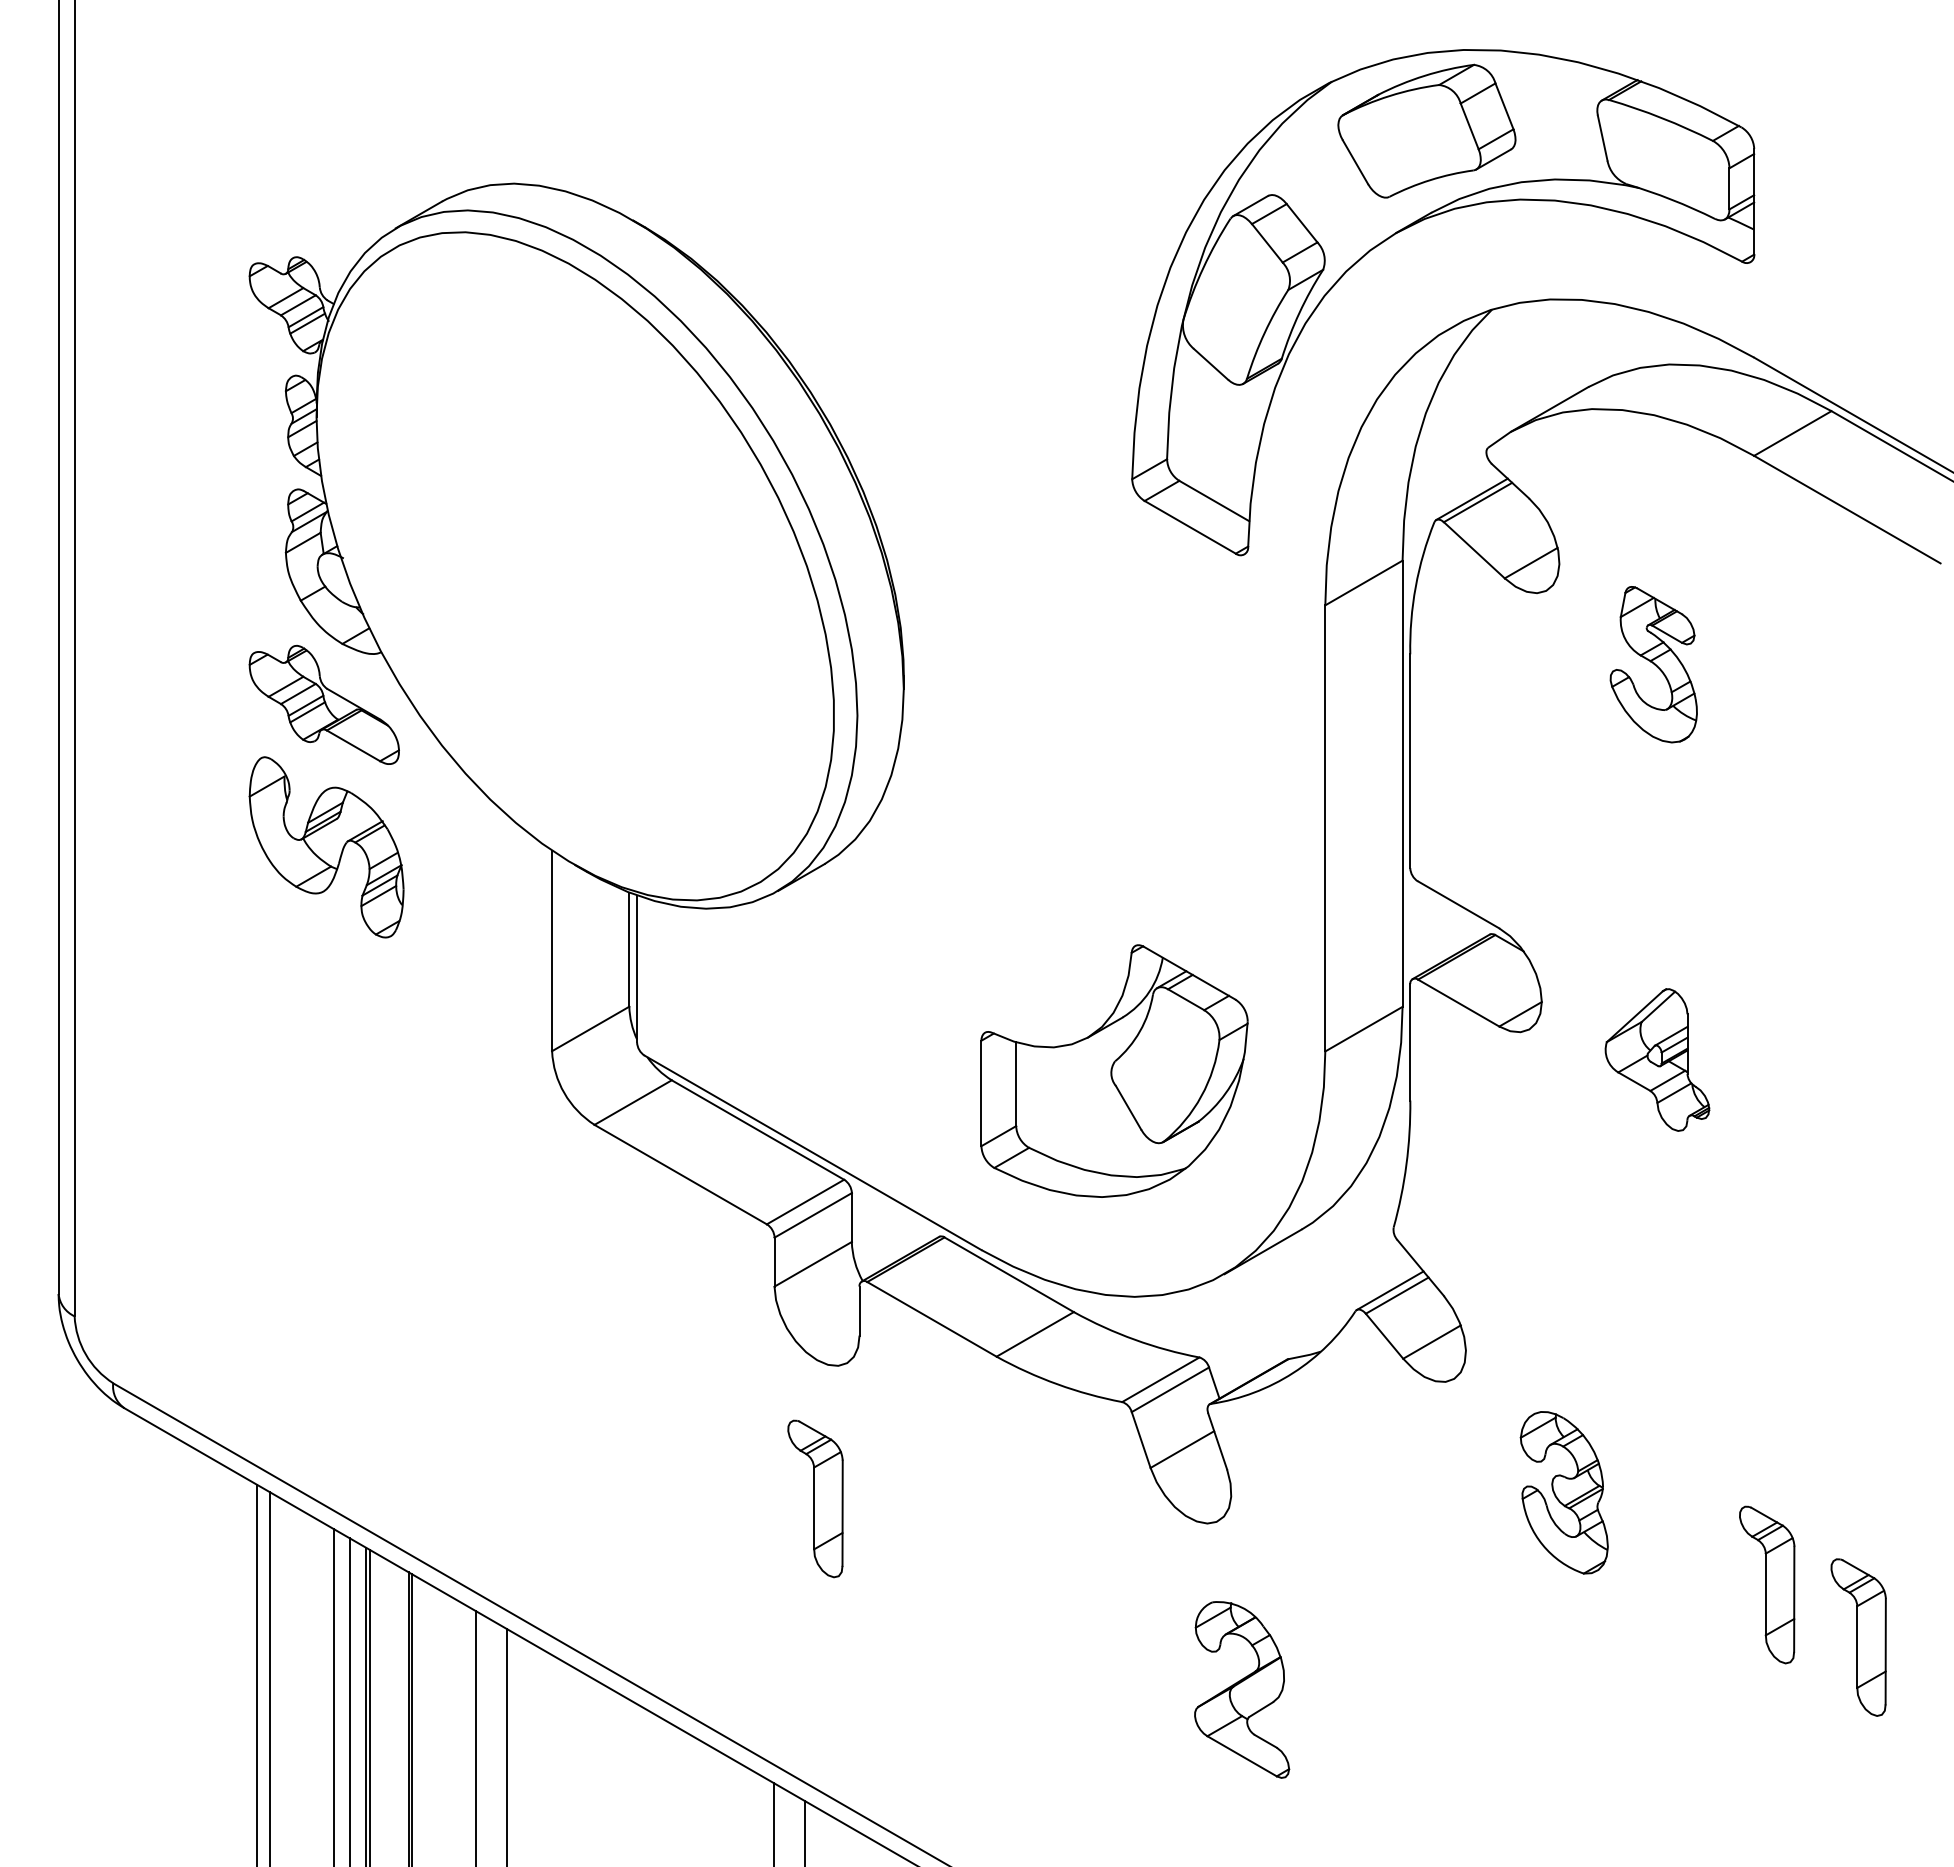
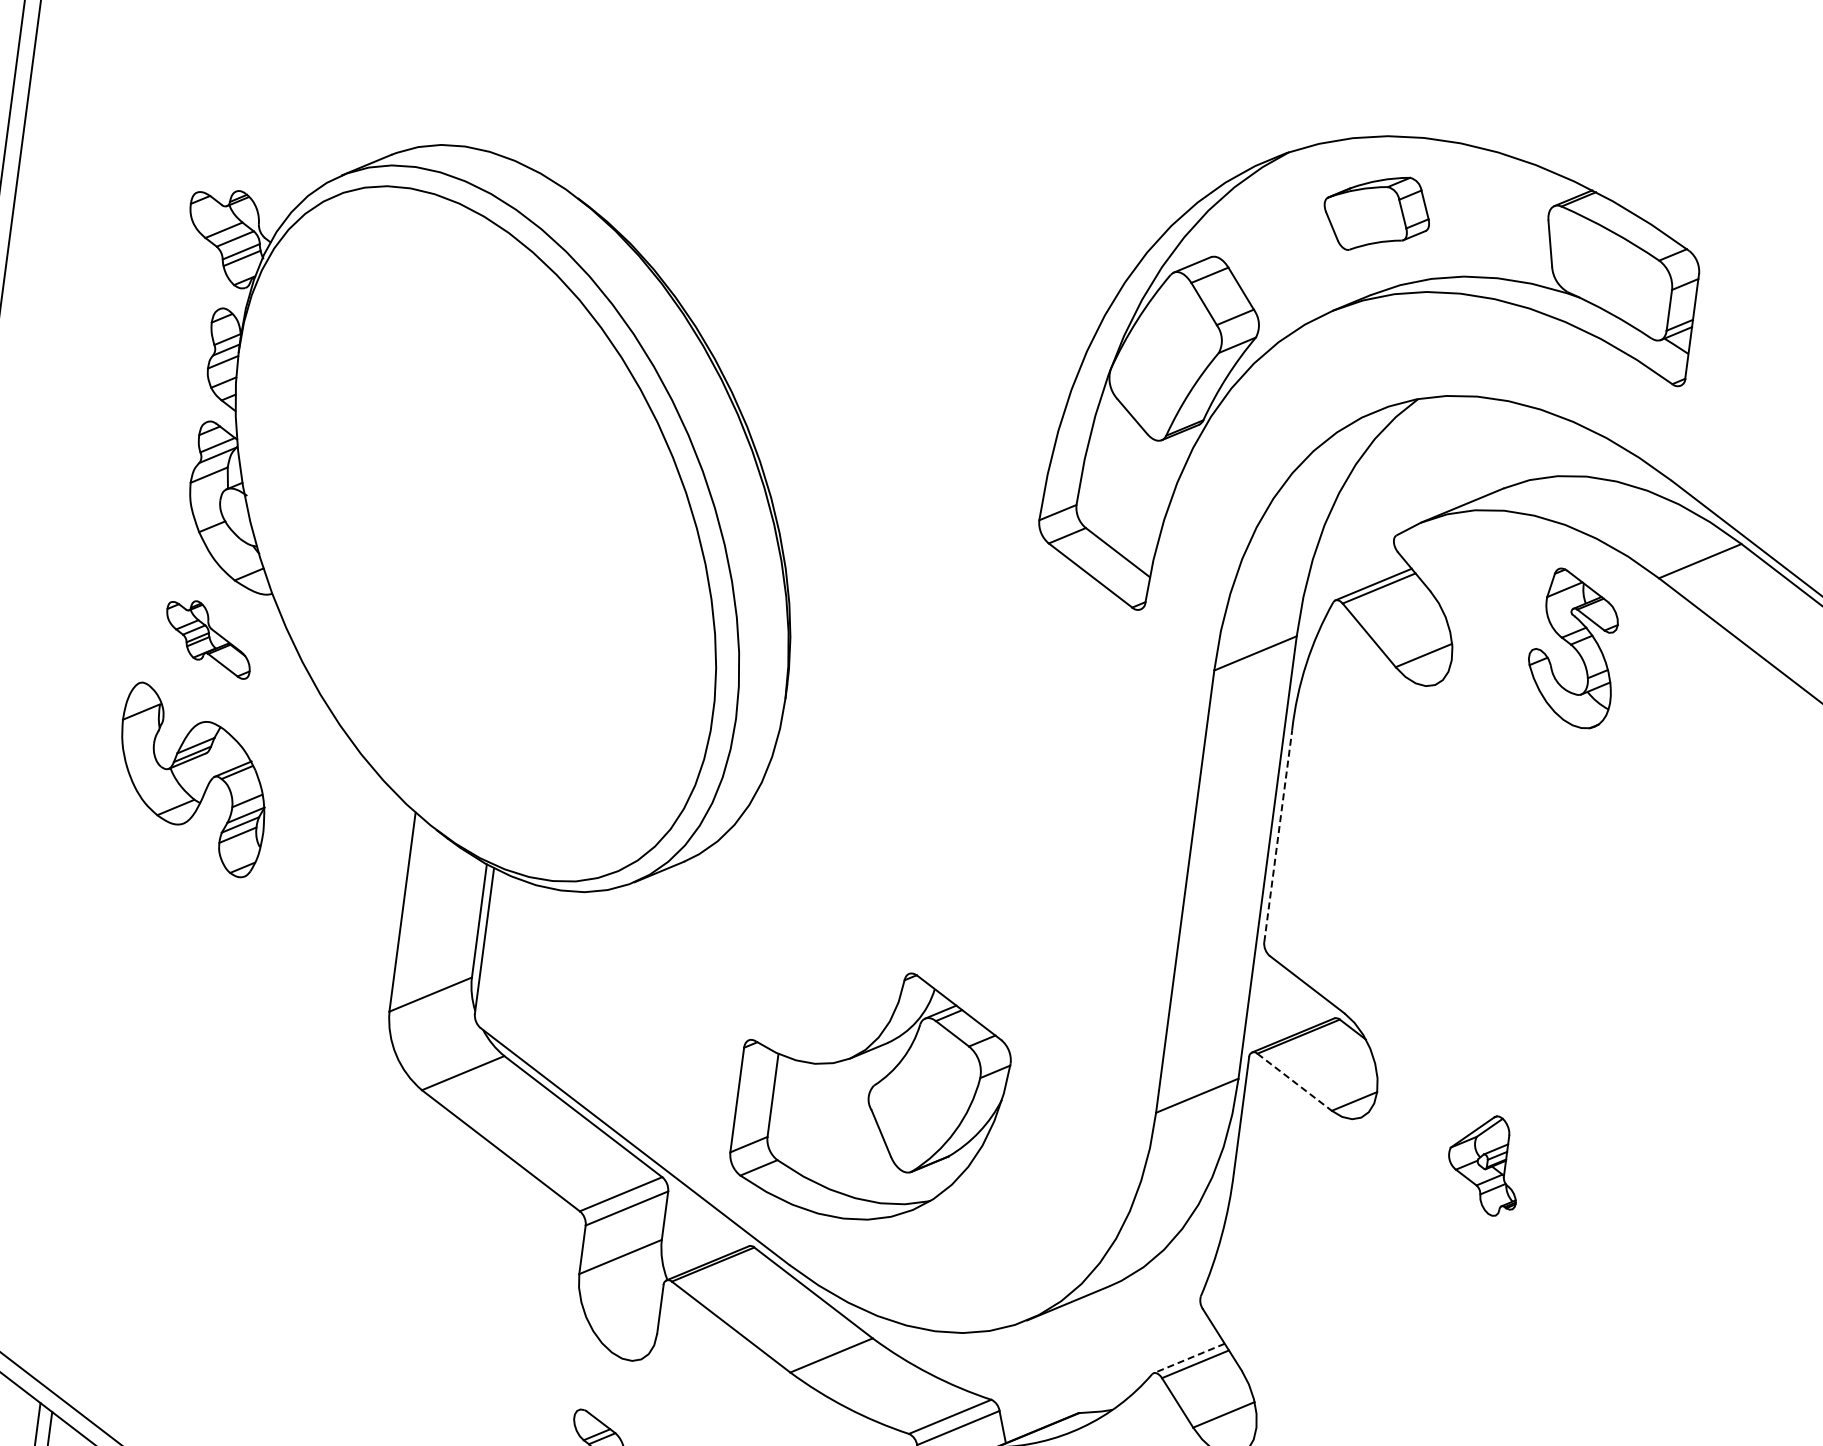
part: (1426, 130) -> (1376, 212), size x0.6
part: (1653, 664) -> (1573, 648), moved
part: (323, 704) -> (208, 638), size x0.6
line: (1410, 761) -> (1278, 836), solid -> dashed
line: (1458, 1003) -> (1294, 1082), solid -> dashed
part: (1657, 1059) -> (1484, 1164), size x0.7
part: (1114, 1070) -> (872, 1094), moved
line: (1390, 1290) -> (1189, 1358), solid -> dashed

